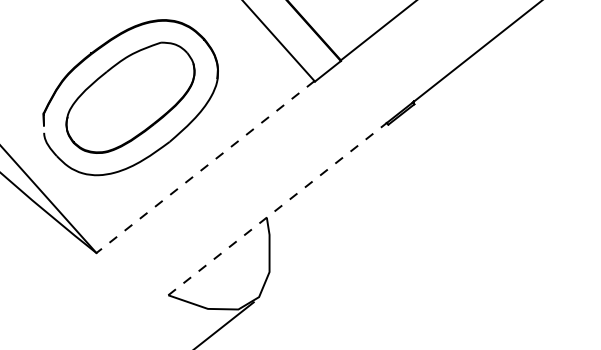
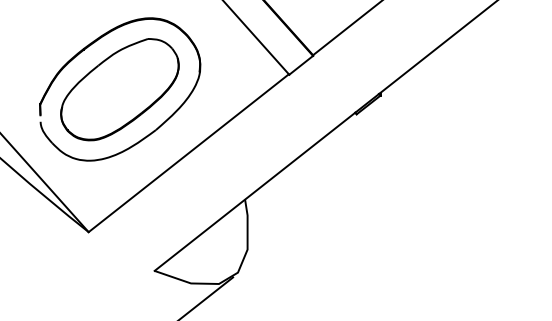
line: (205, 167) -> (188, 153), dashed -> solid
line: (277, 208) -> (254, 191), dashed -> solid

